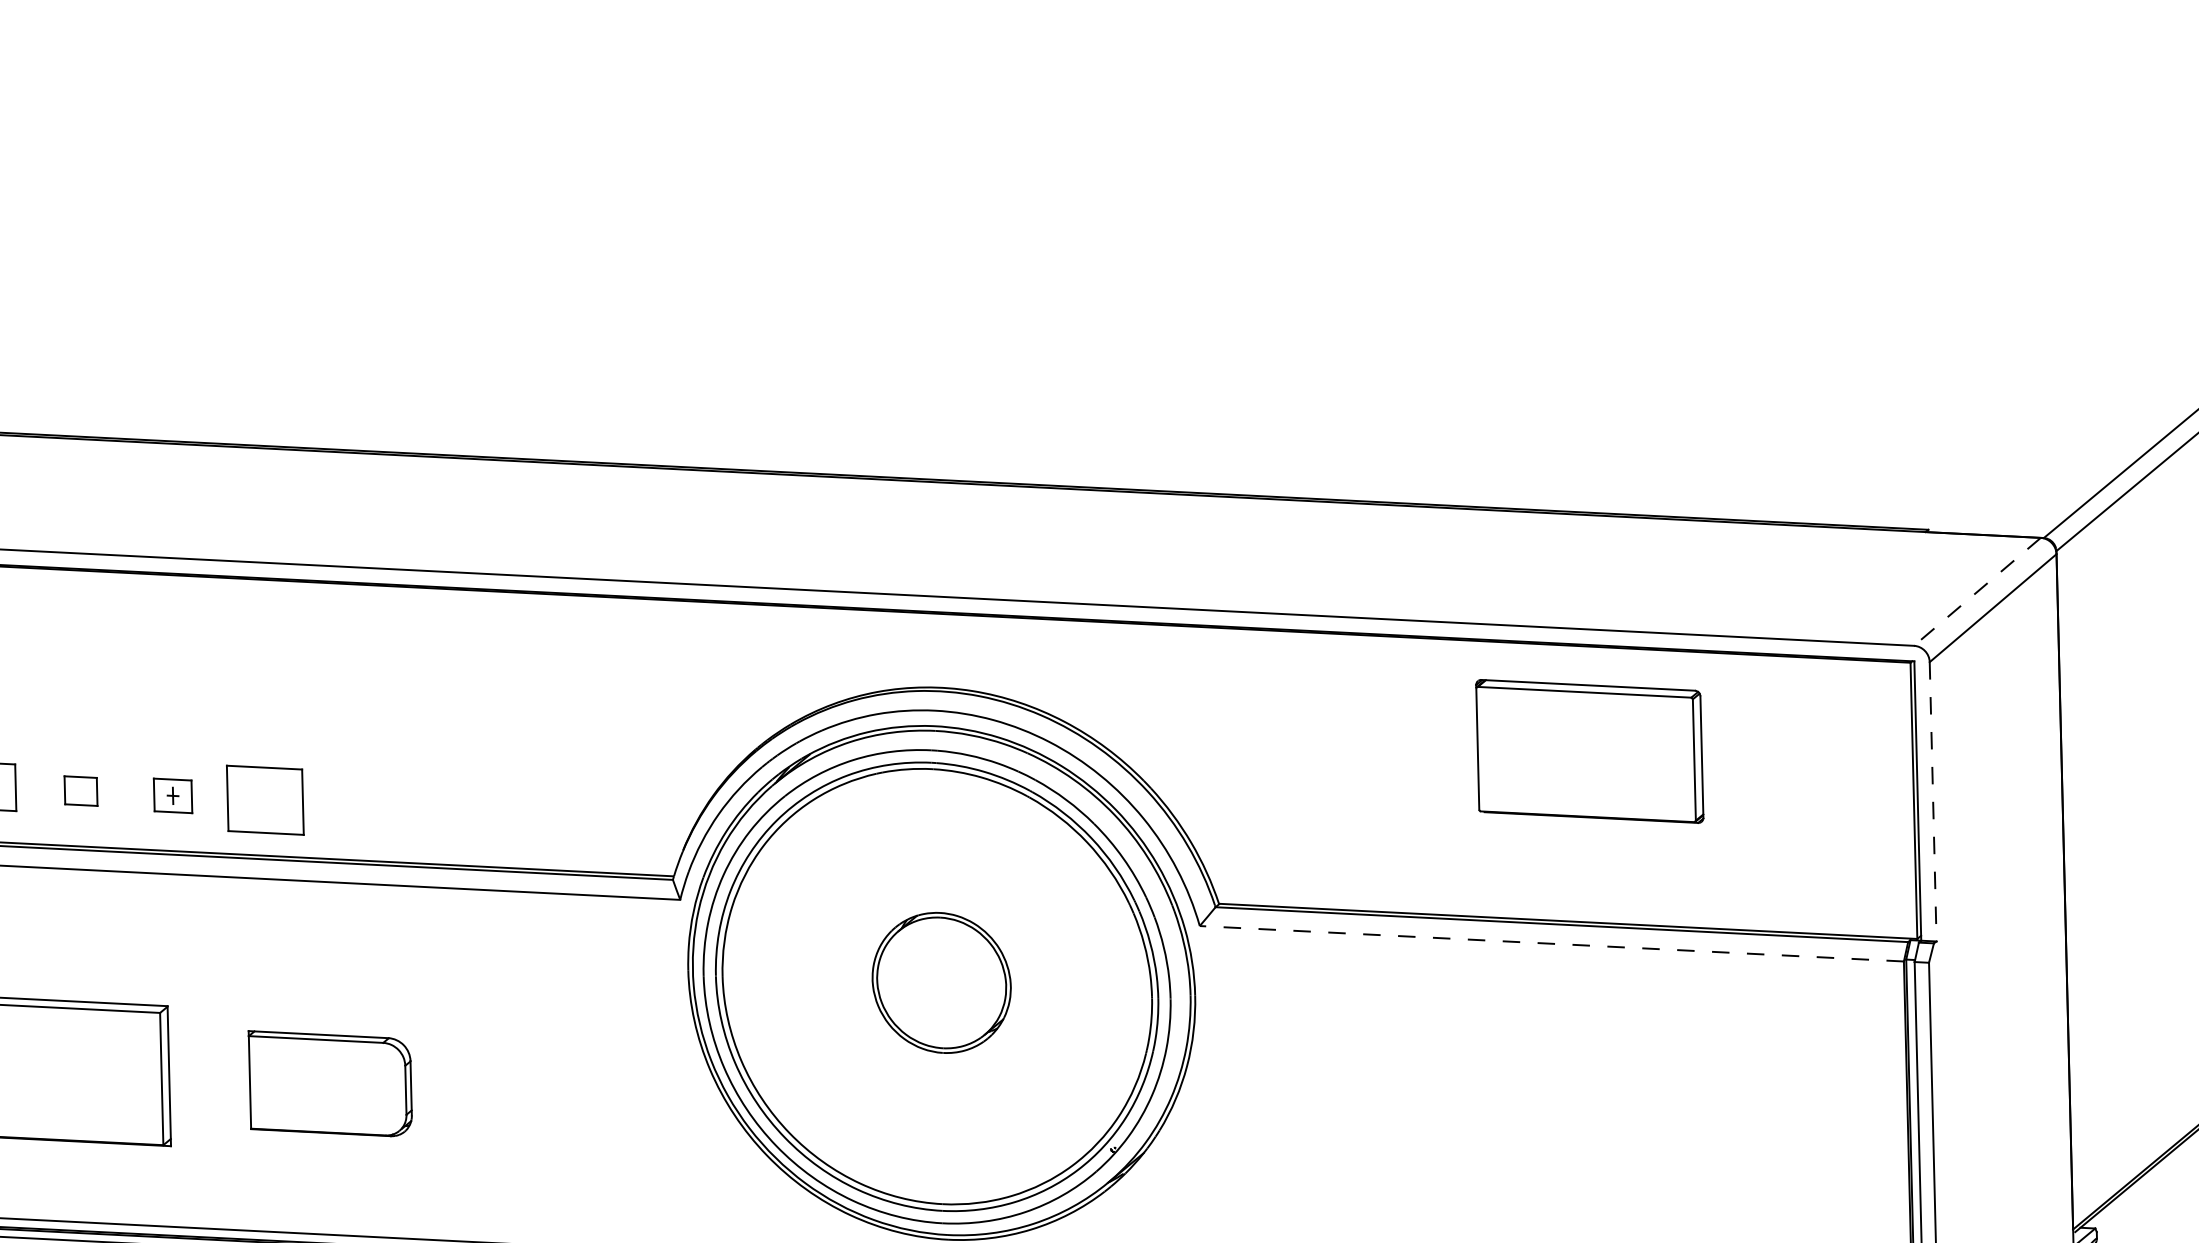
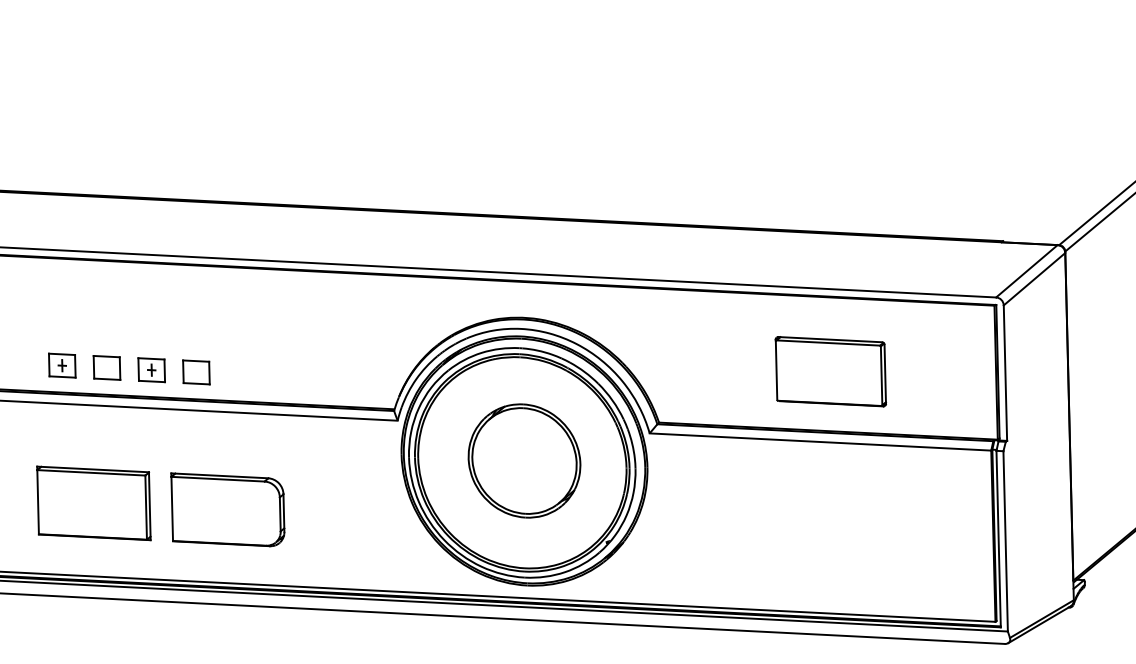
line: (1976, 592) -> (1026, 271), dashed -> solid
part: (1589, 751) -> (830, 371), moved
part: (79, 790) -> (106, 367), size x1.67
part: (172, 796) -> (151, 370), size x1.43
part: (265, 800) -> (196, 372), size x0.71
line: (1933, 802) -> (1005, 373), dashed -> solid
line: (1551, 944) -> (820, 442), dashed -> solid
part: (941, 981) -> (524, 460), size x1.67
part: (329, 1082) -> (227, 509), size x1.43

